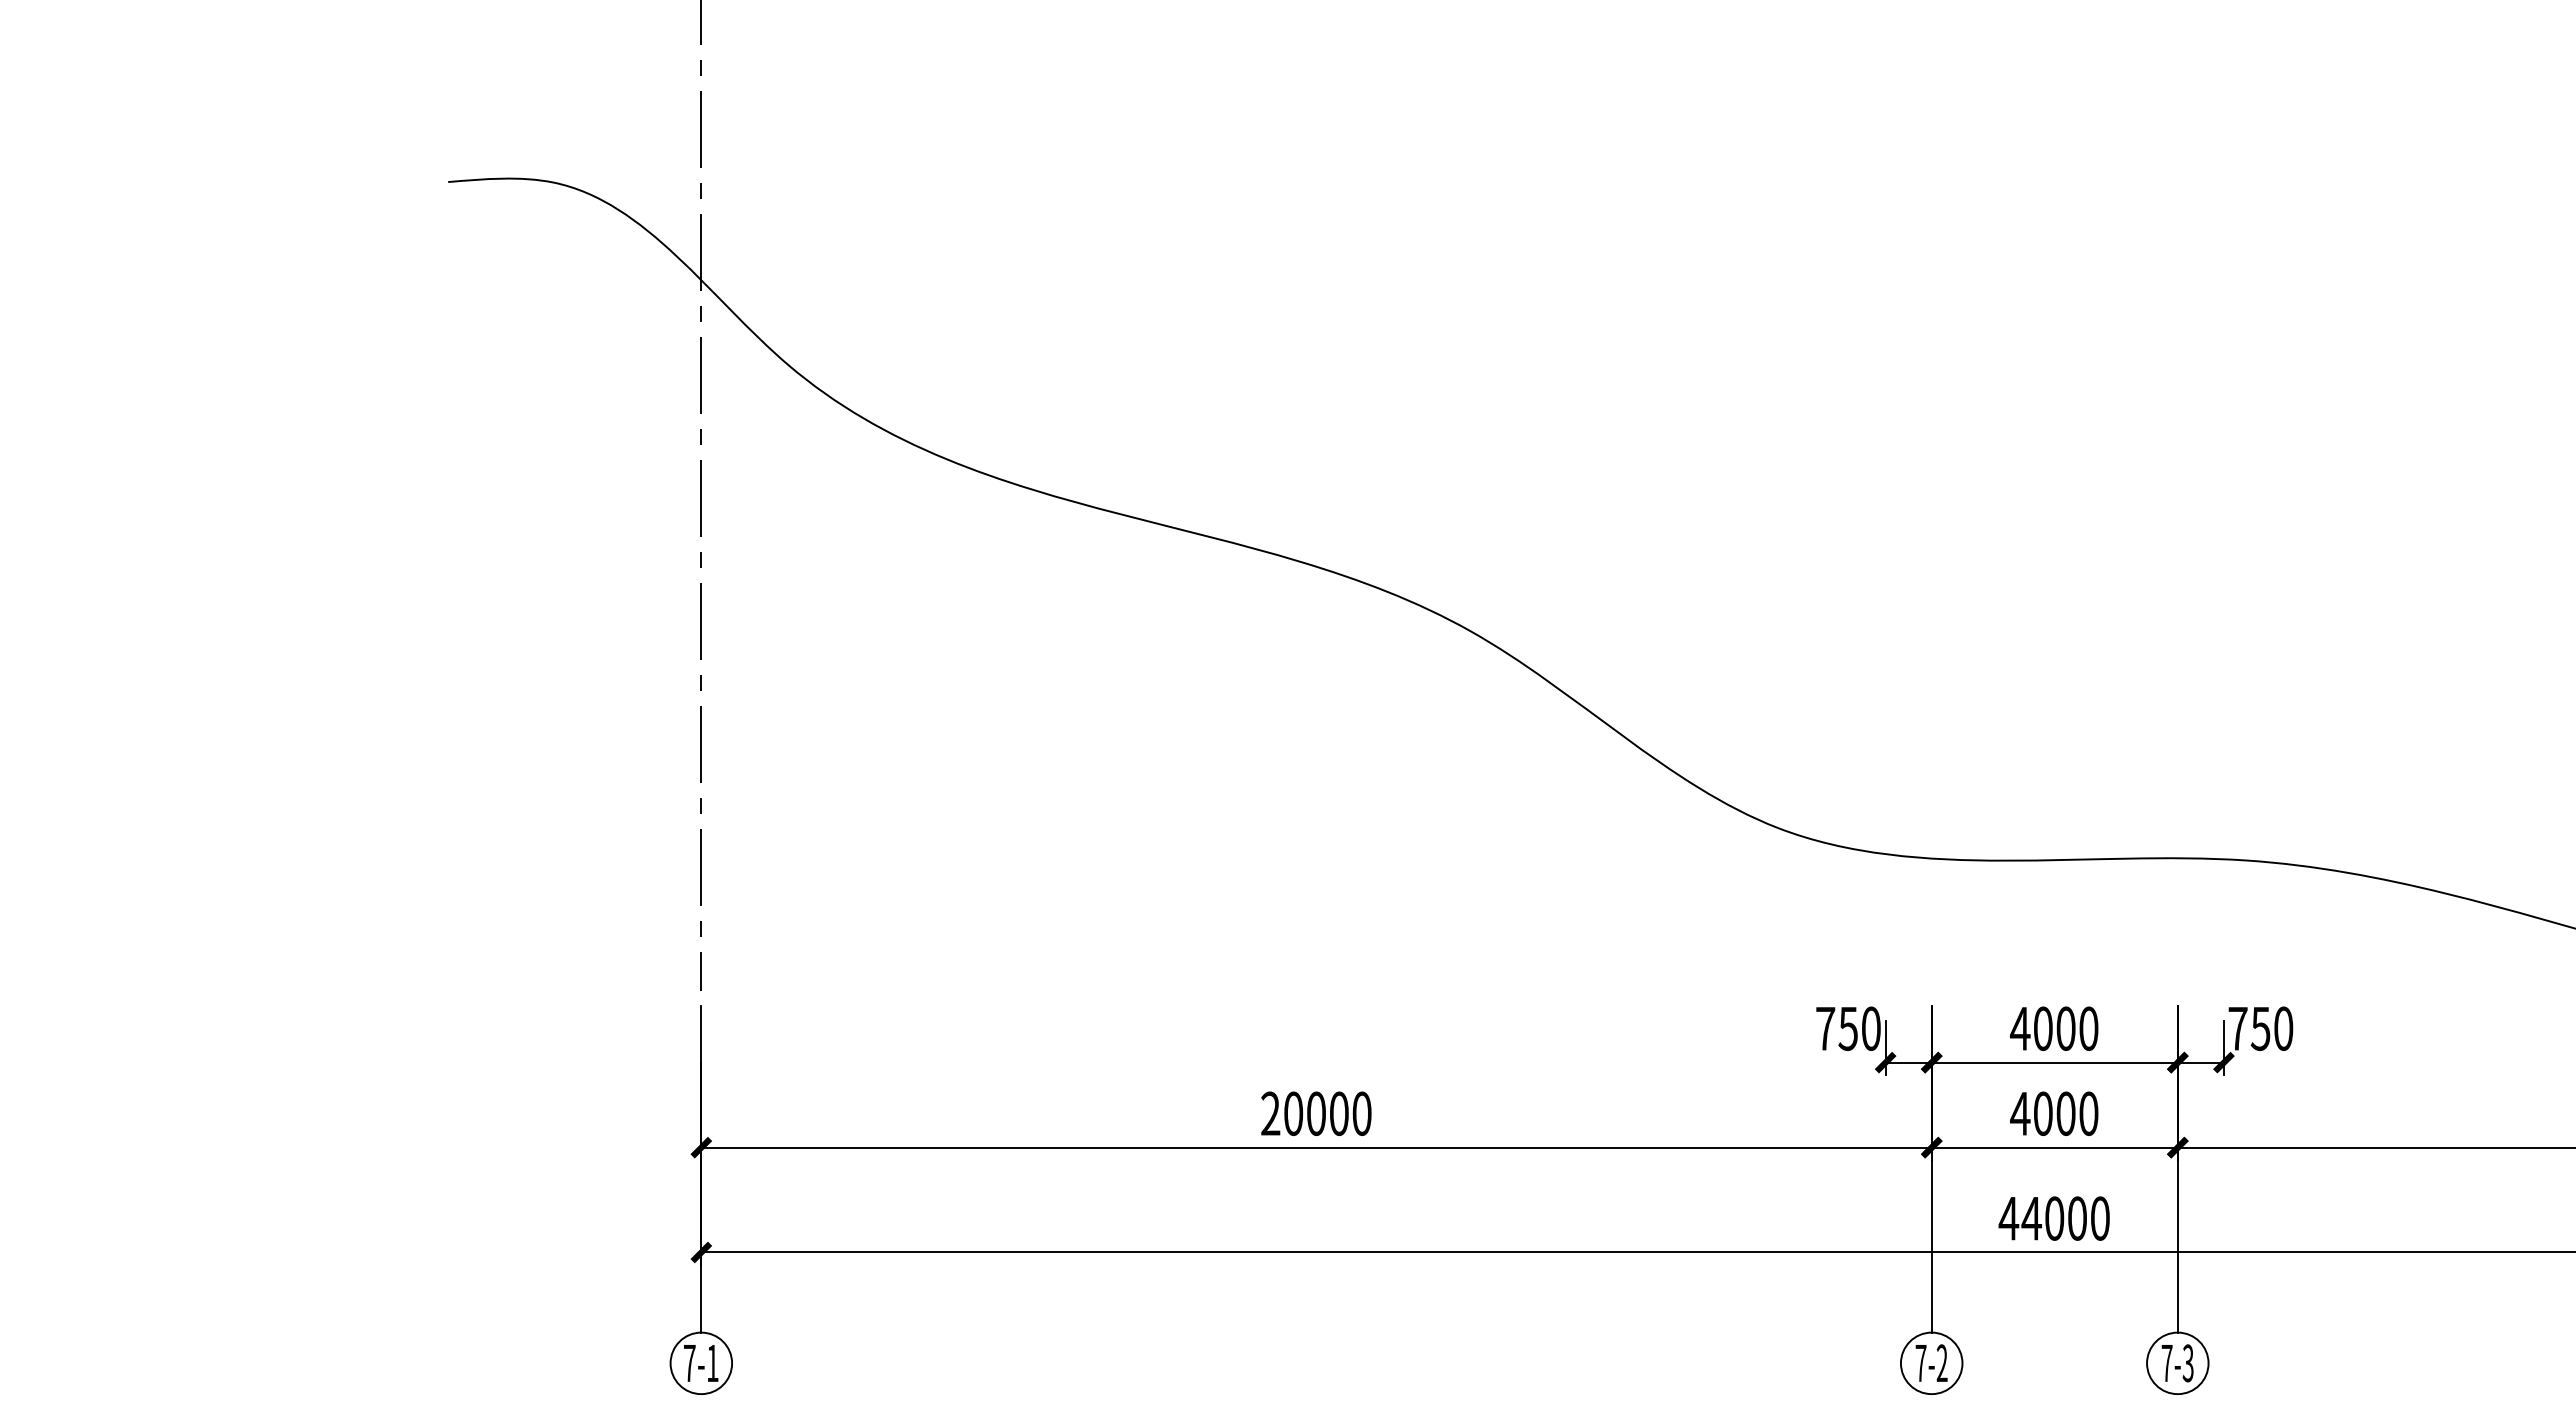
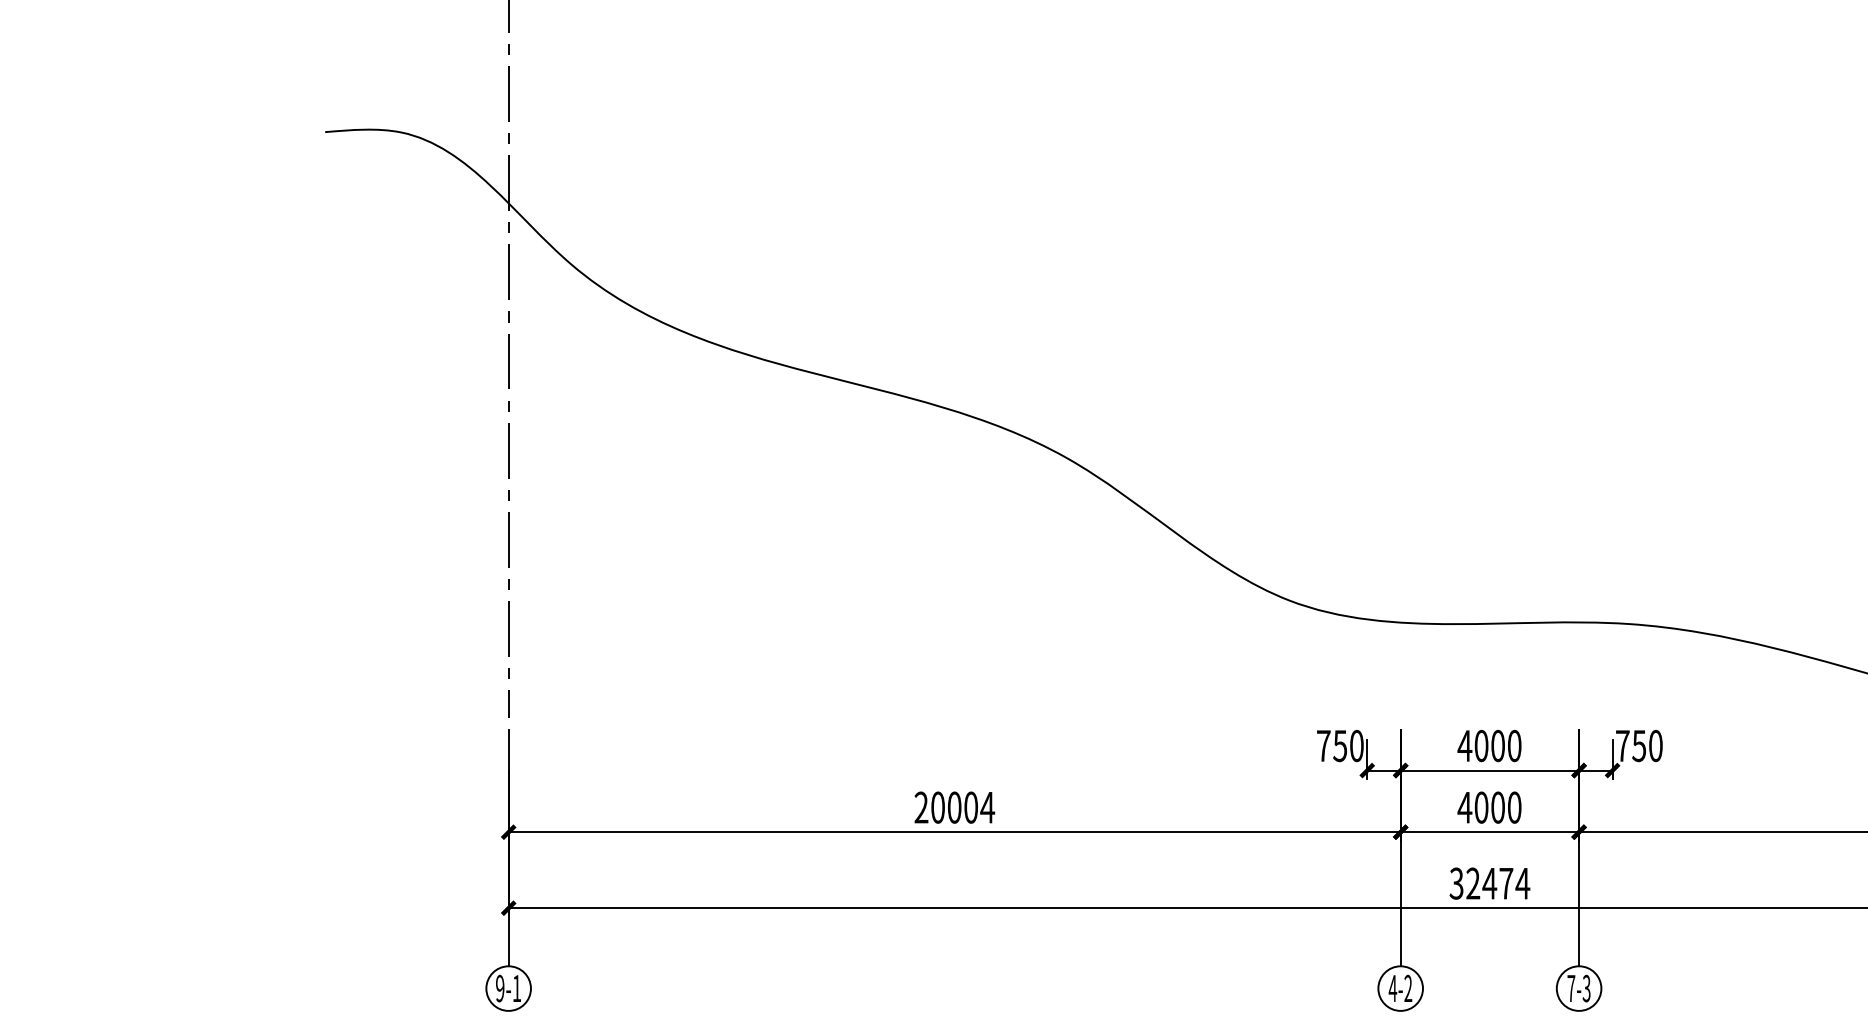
text: (1361, 1113) -> (987, 807), 20000 -> 20004
text: (2054, 1218) -> (1489, 883), 44000 -> 32474
text: (689, 1363) -> (500, 988), 7-1 -> 9-1
text: (1920, 1363) -> (1392, 988), 7-2 -> 4-2

